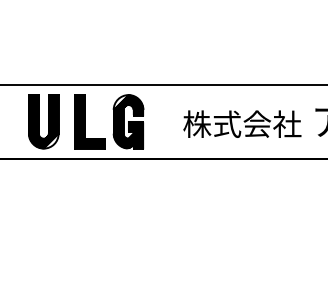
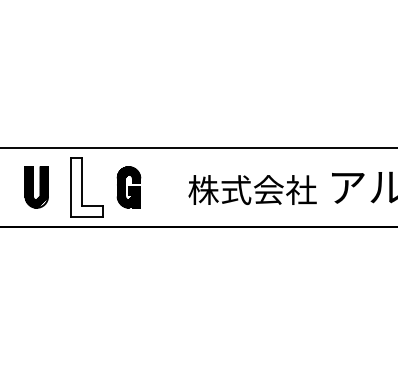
part: (43, 121) -> (36, 187), size x0.7
hatch: (89, 121) -> (86, 187), removed
part: (128, 121) -> (128, 187), size x0.7

